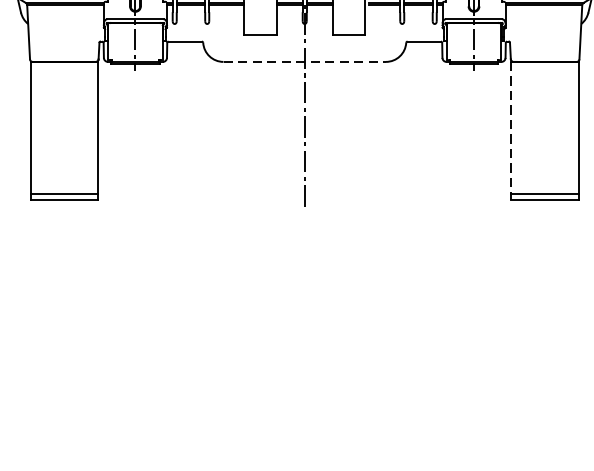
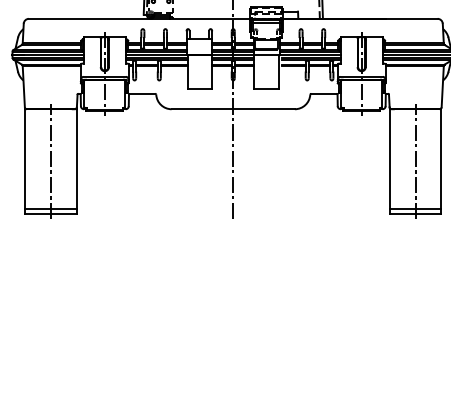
line: (305, 62) -> (233, 109), dashed -> solid
line: (63, 130) -> (50, 161), added
line: (544, 130) -> (415, 161), added
line: (510, 132) -> (389, 162), dashed -> solid

